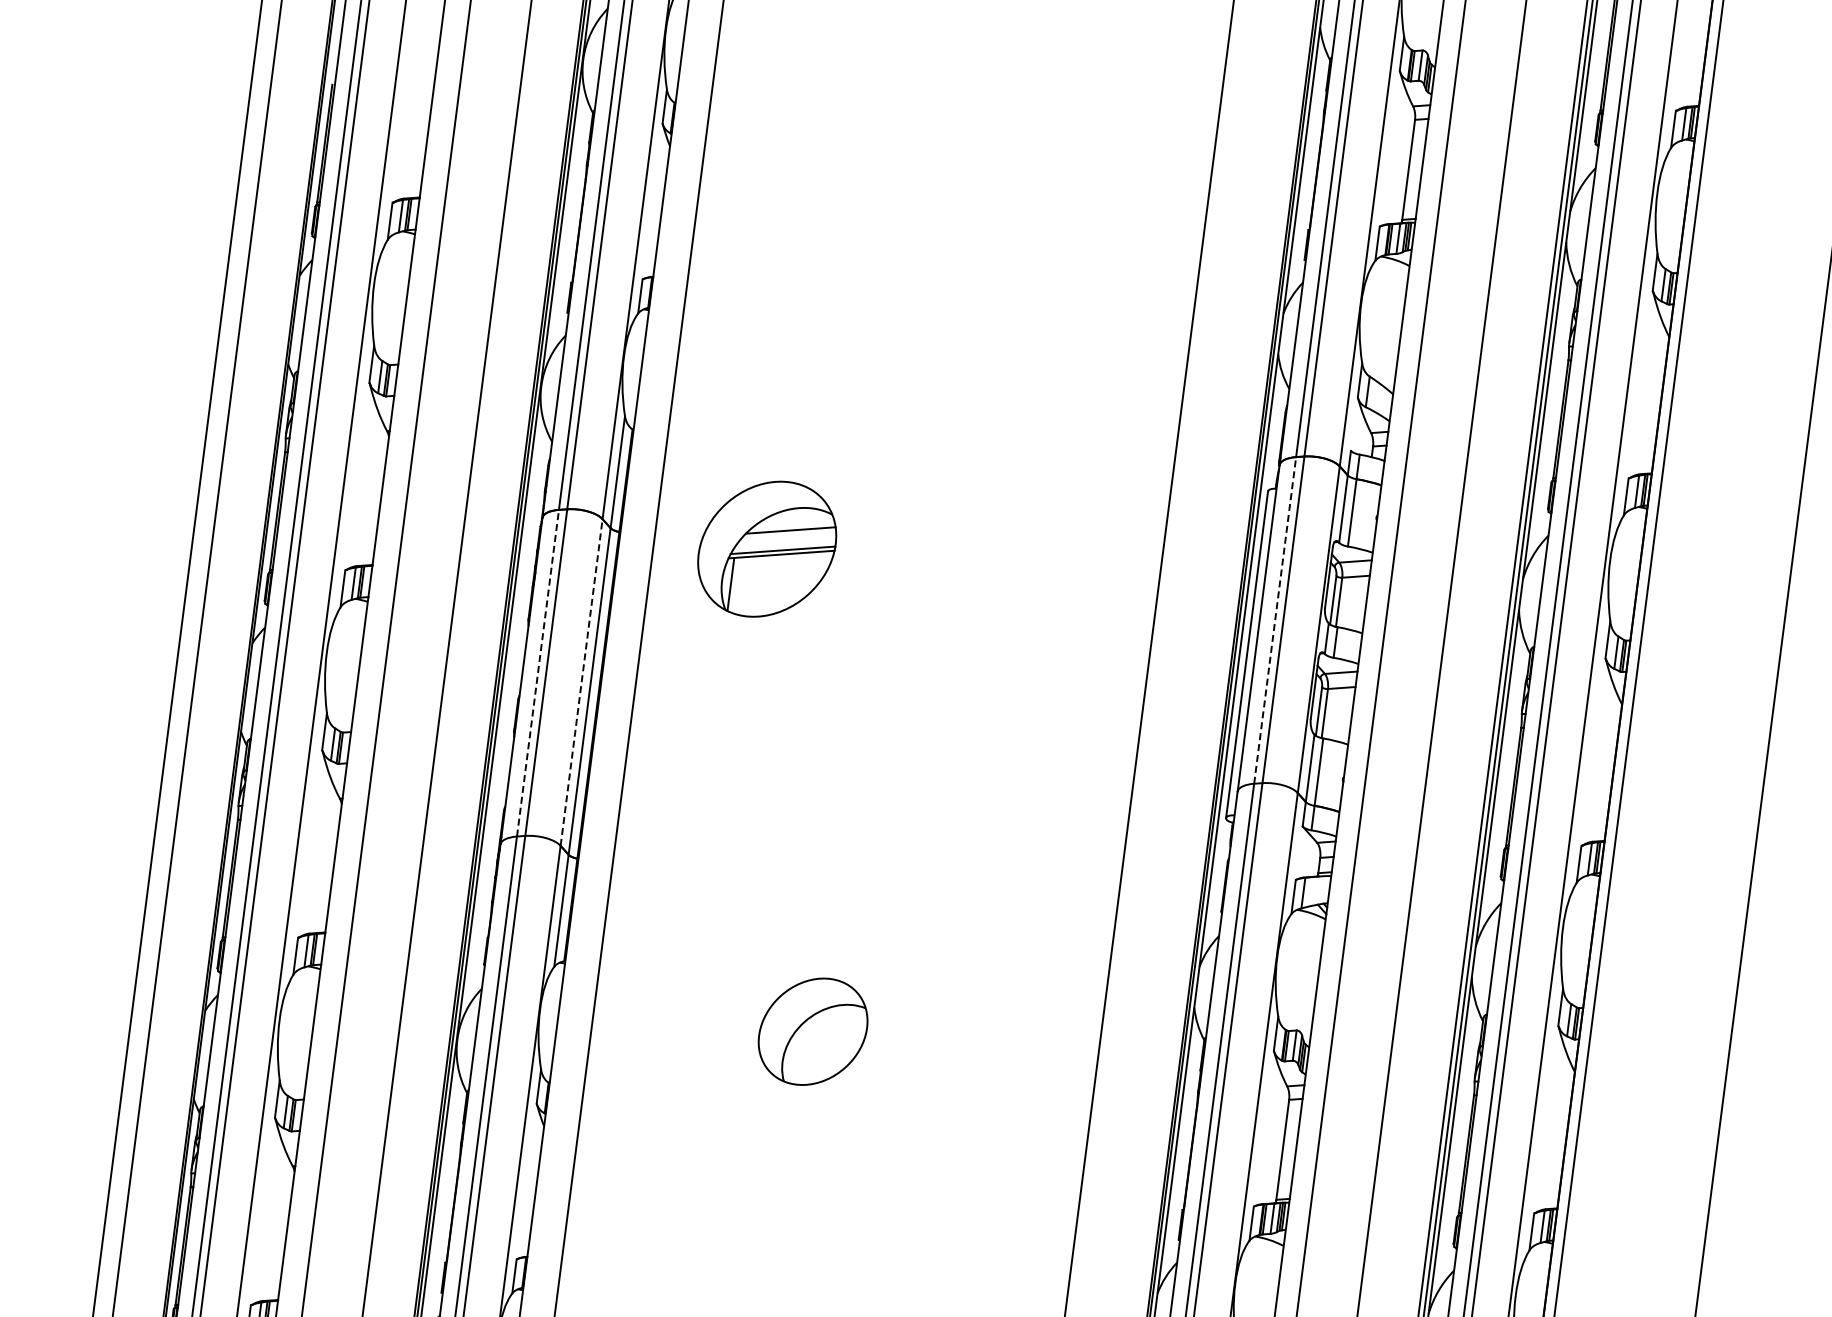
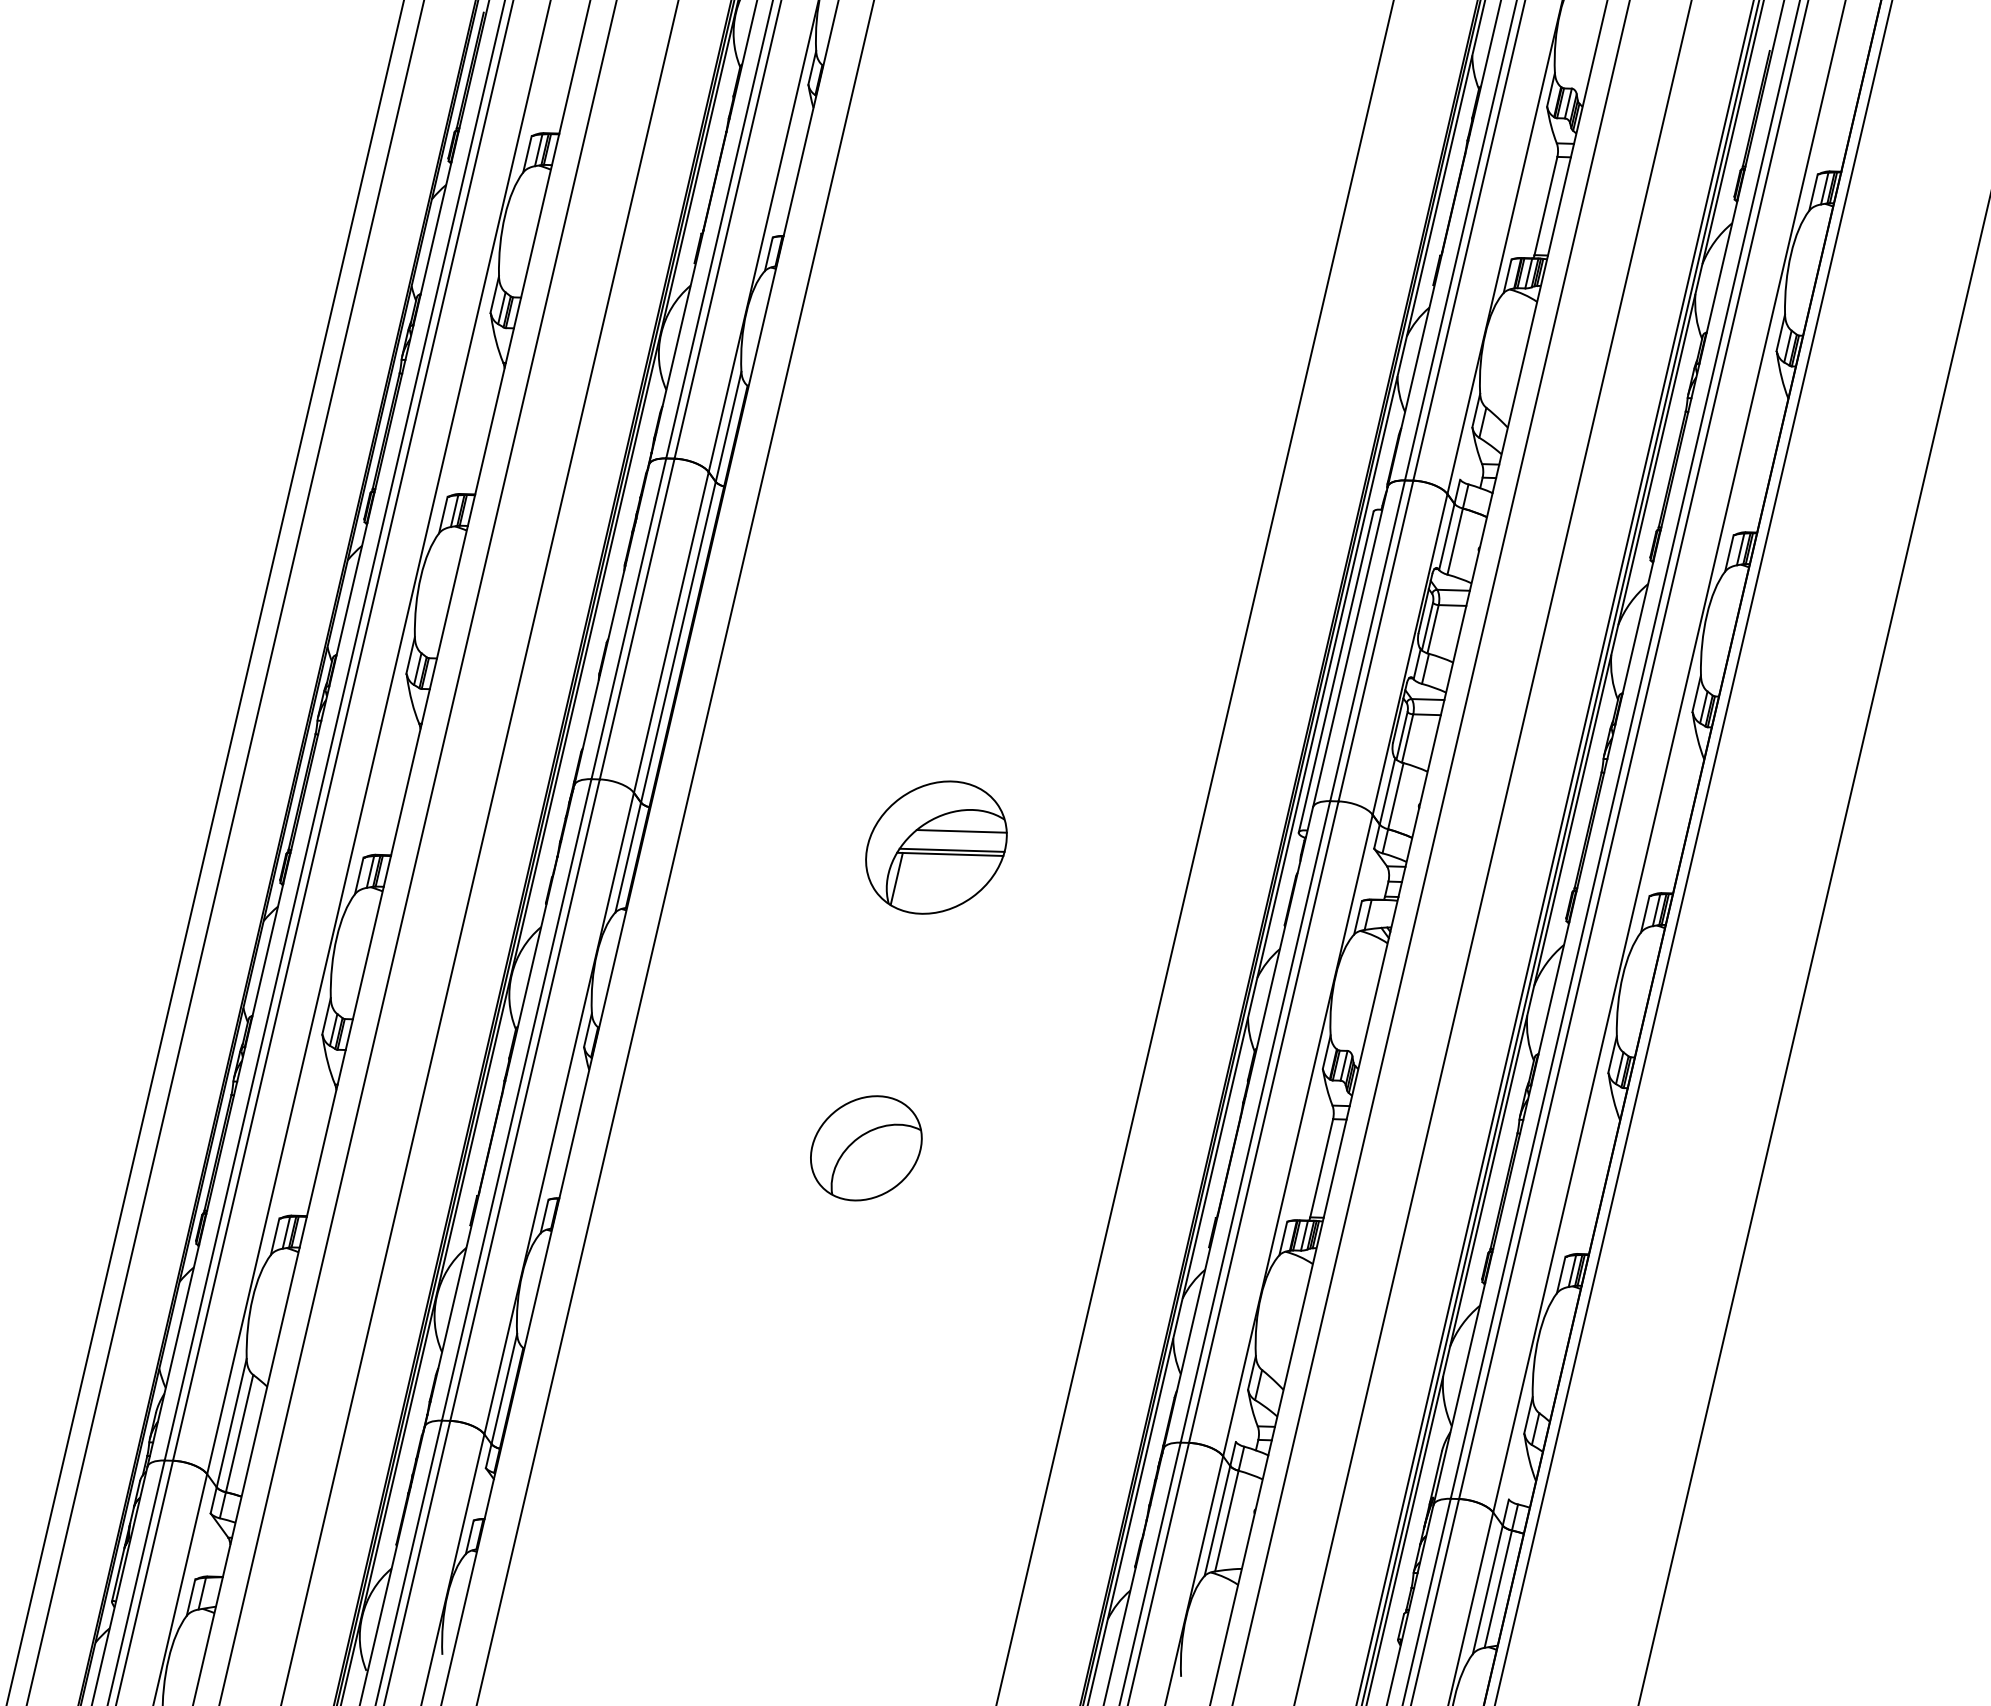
part: (767, 549) -> (936, 847), moved
line: (1275, 620) -> (1367, 640), dashed -> solid
line: (537, 672) -> (628, 618), dashed -> solid
line: (581, 682) -> (671, 632), dashed -> solid
part: (813, 1031) -> (866, 1148), moved

